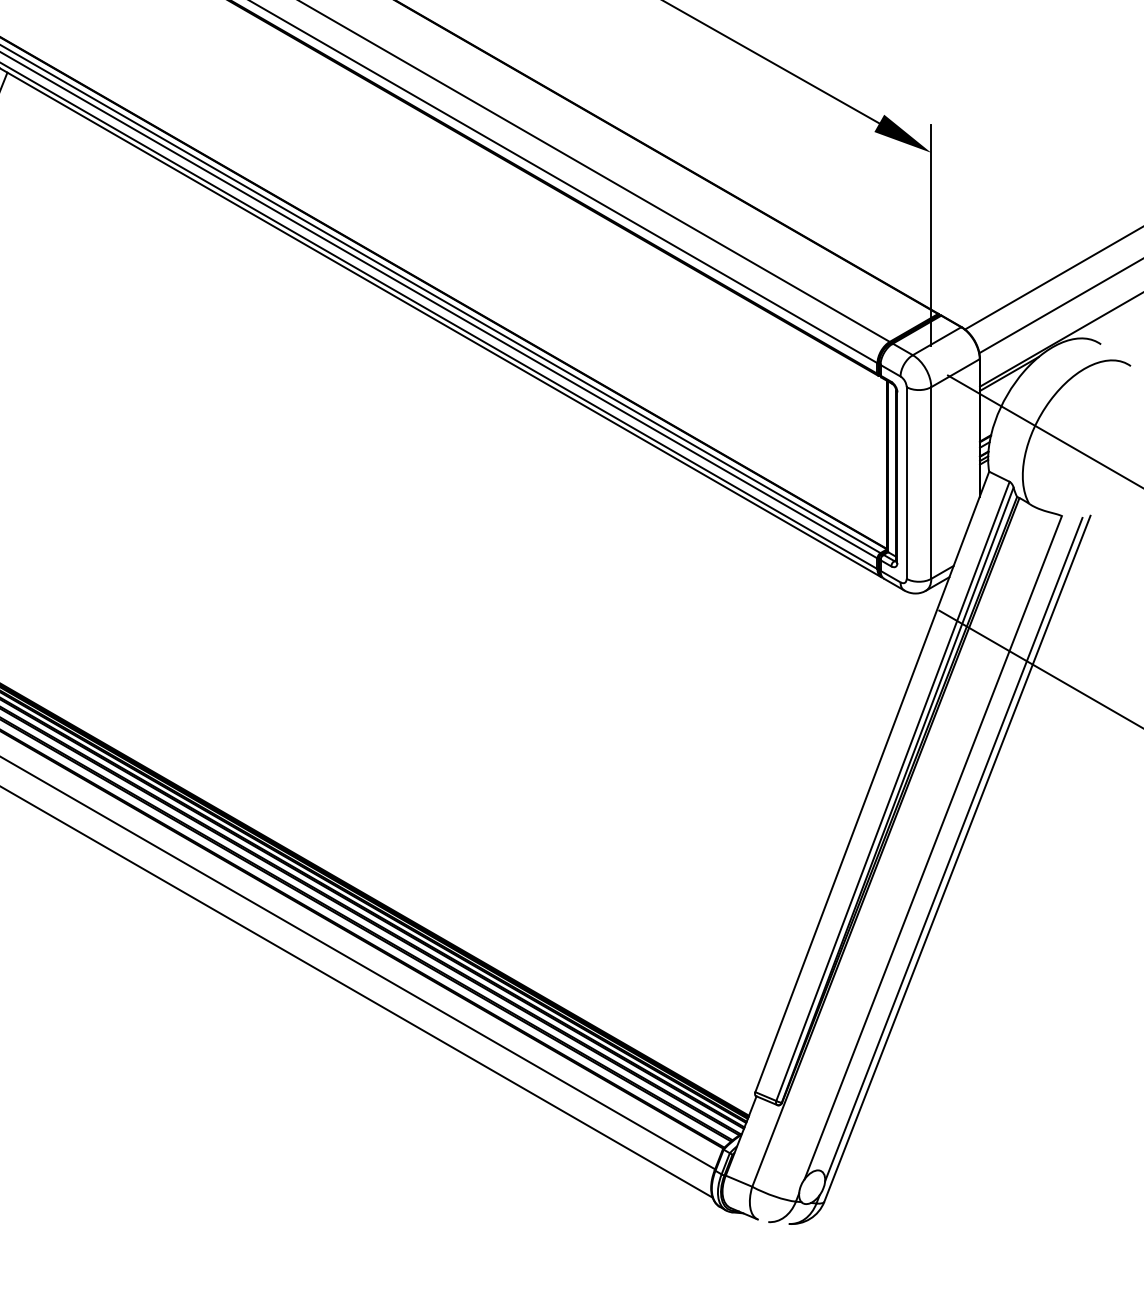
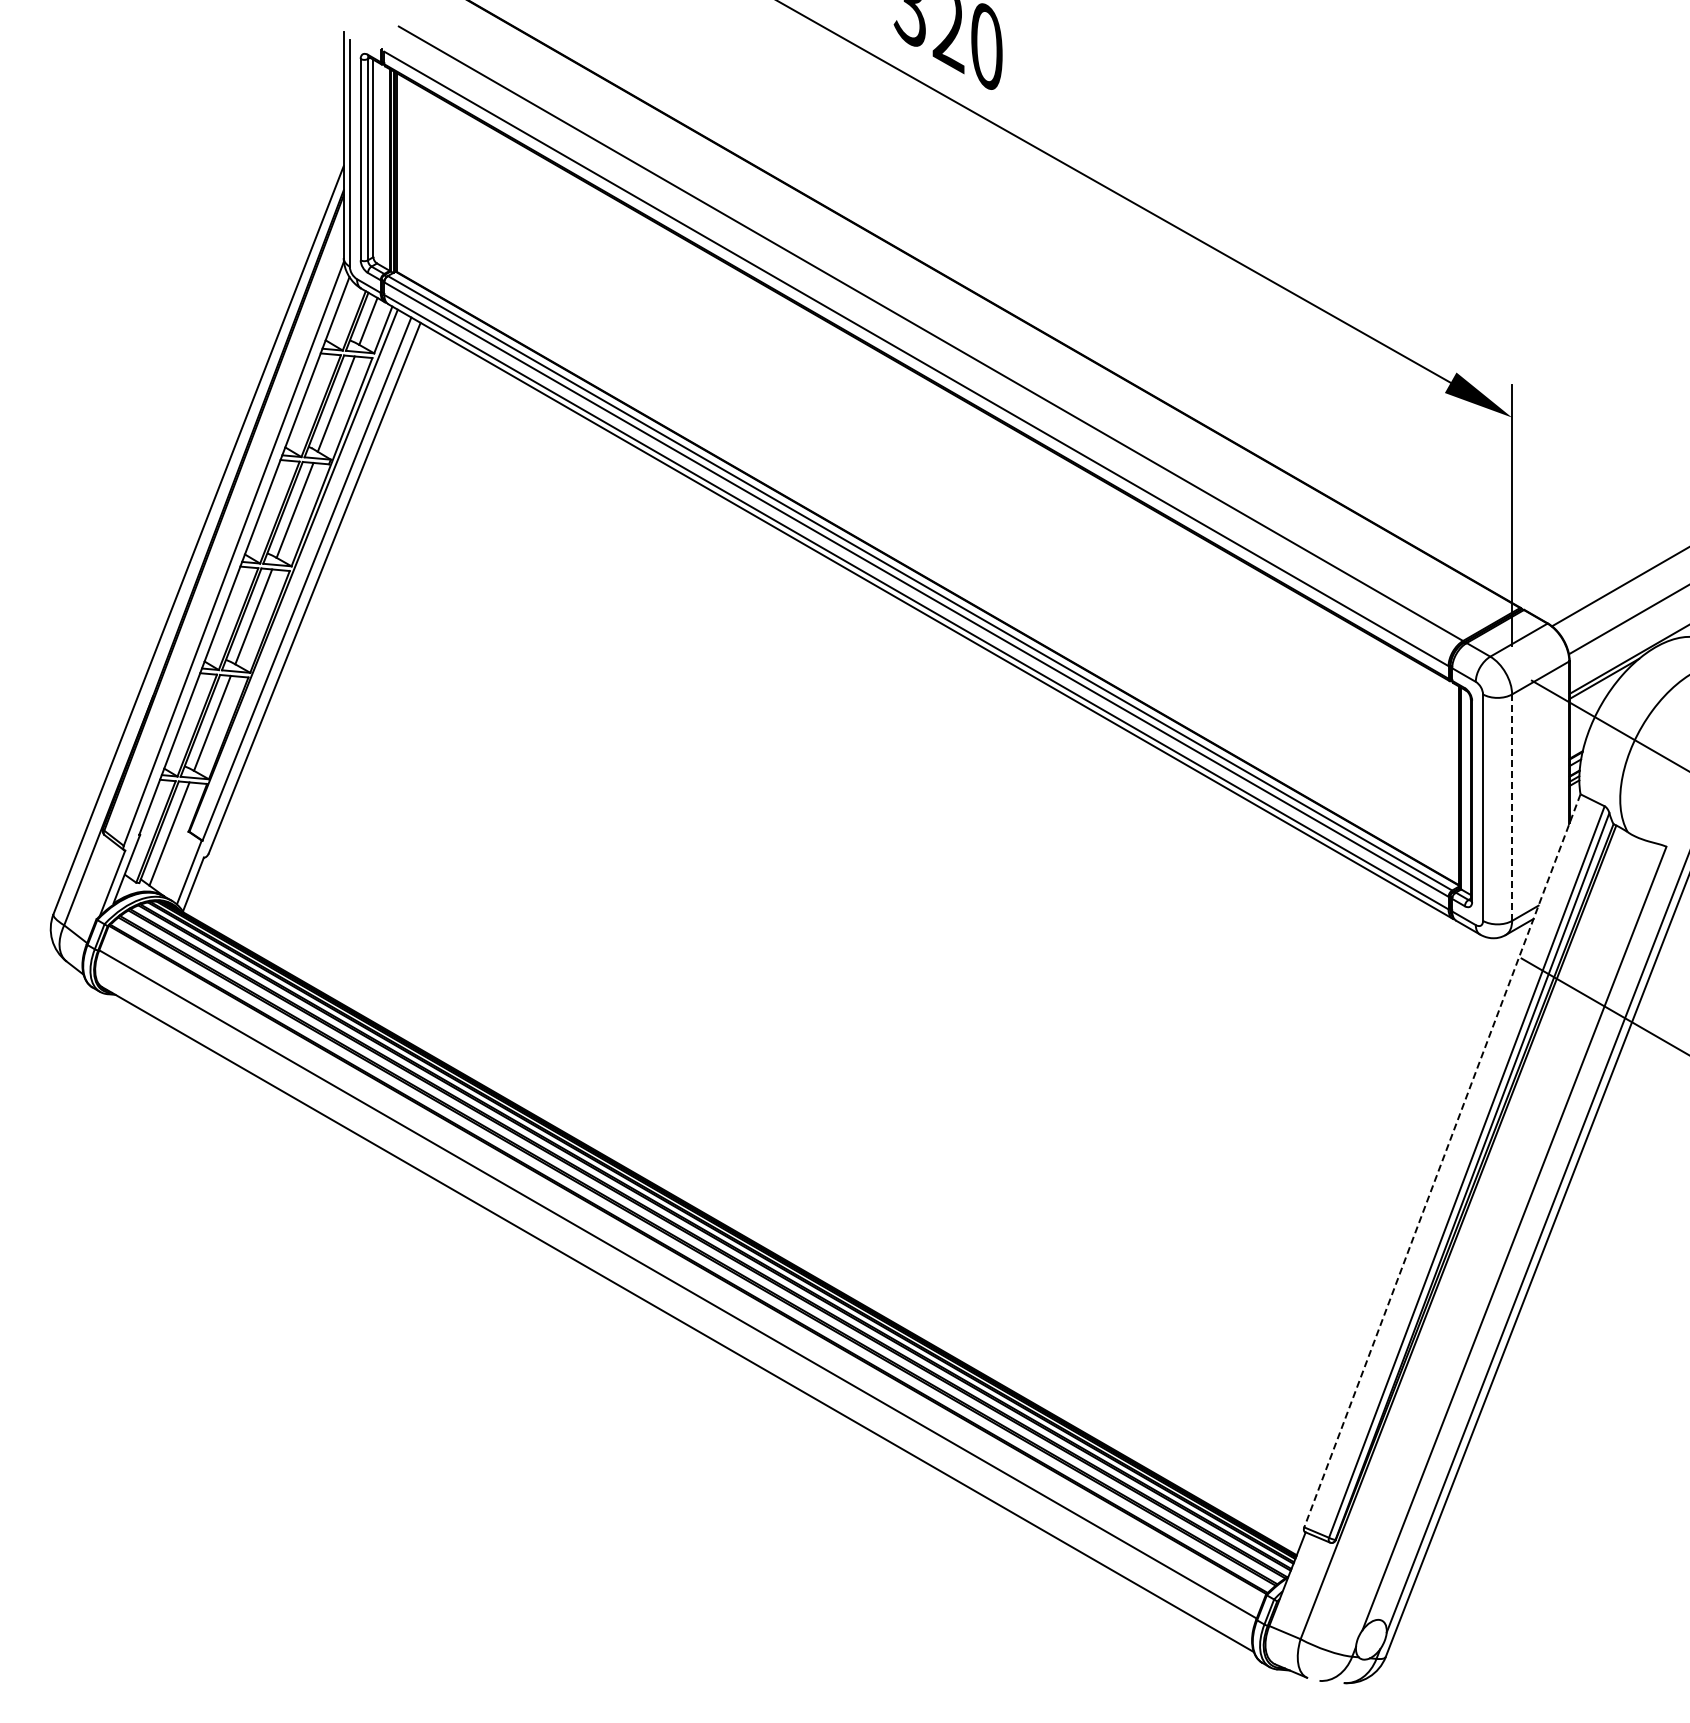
line: (931, 482) -> (1512, 807), solid -> dashed
line: (872, 781) -> (1442, 1160), solid -> dashed

